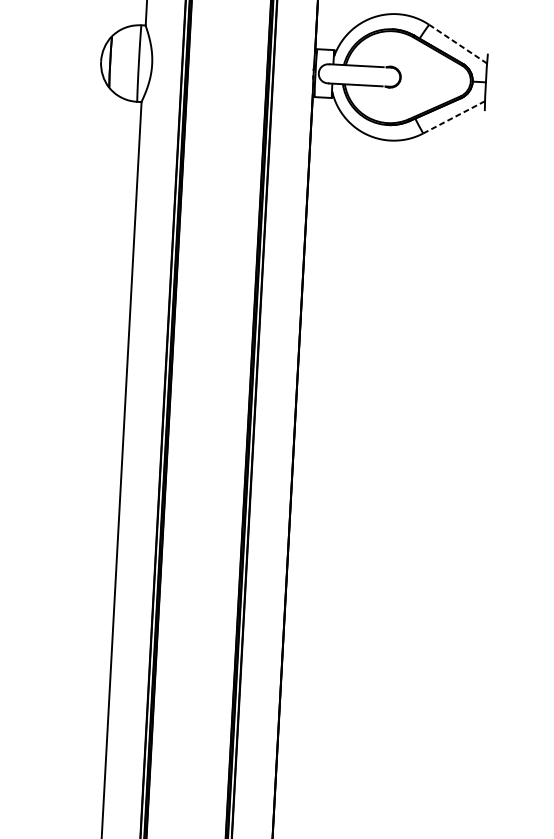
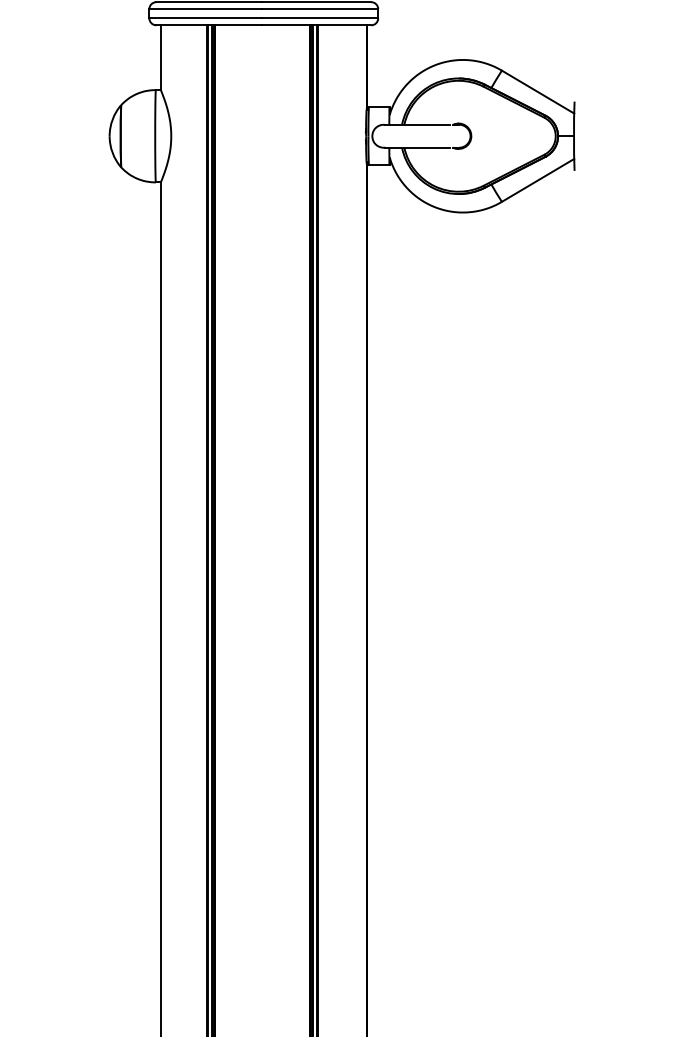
line: (457, 43) -> (537, 91), dashed -> solid
line: (454, 117) -> (538, 180), dashed -> solid

